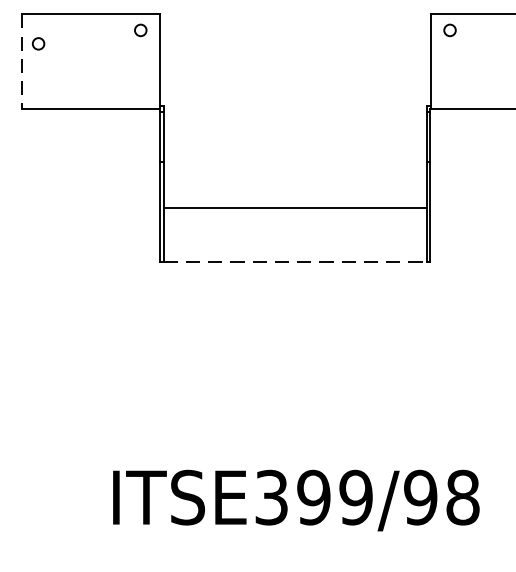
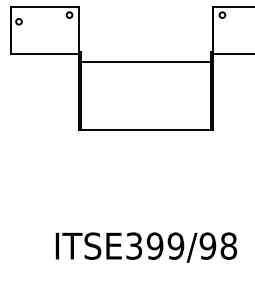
line: (23, 63) -> (11, 31), dashed -> solid
line: (294, 209) -> (145, 62), moved
line: (296, 261) -> (146, 129), dashed -> solid

